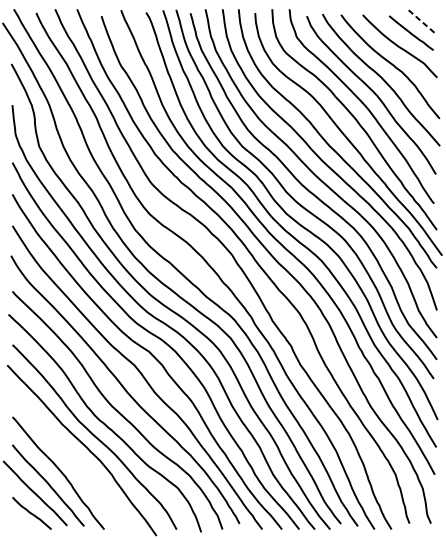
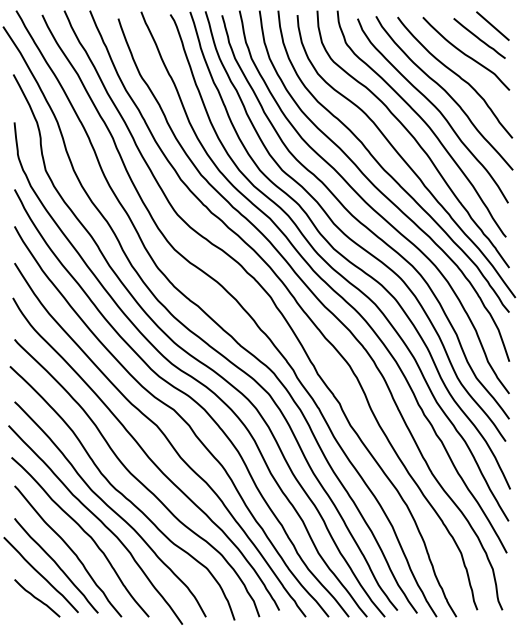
line: (422, 22) -> (492, 26), dashed -> solid
curve: (72, 456) -> (84, 532), added

